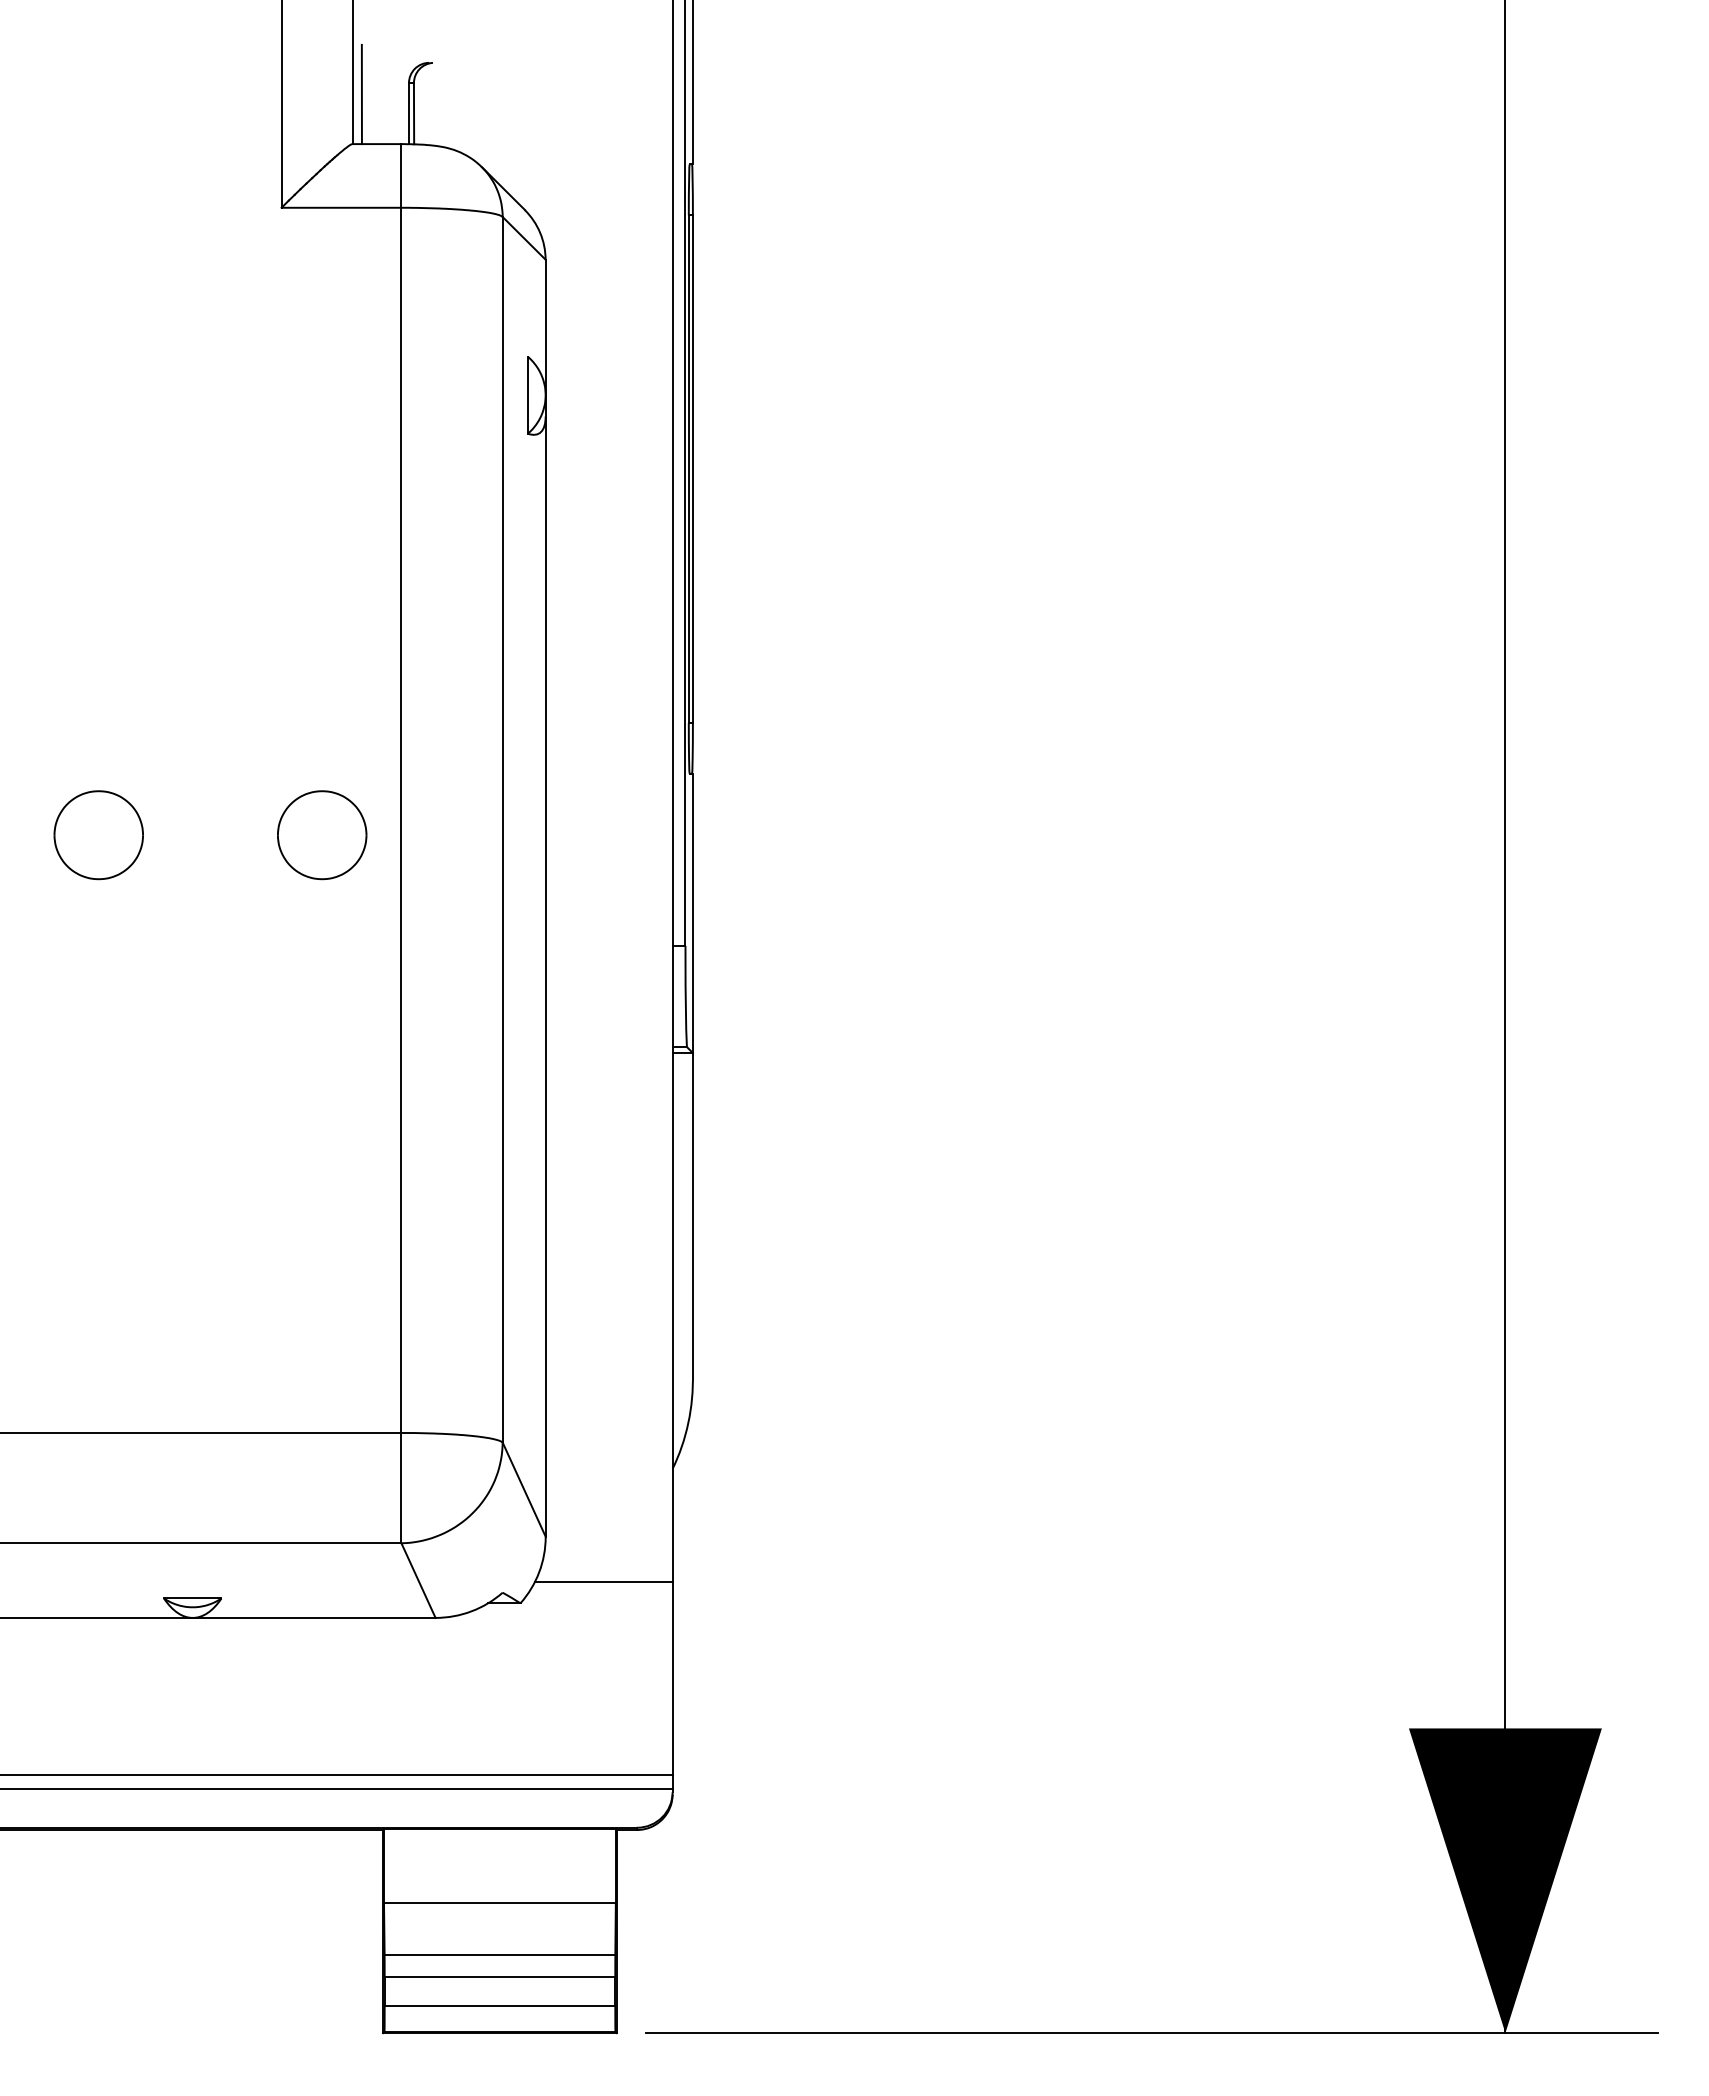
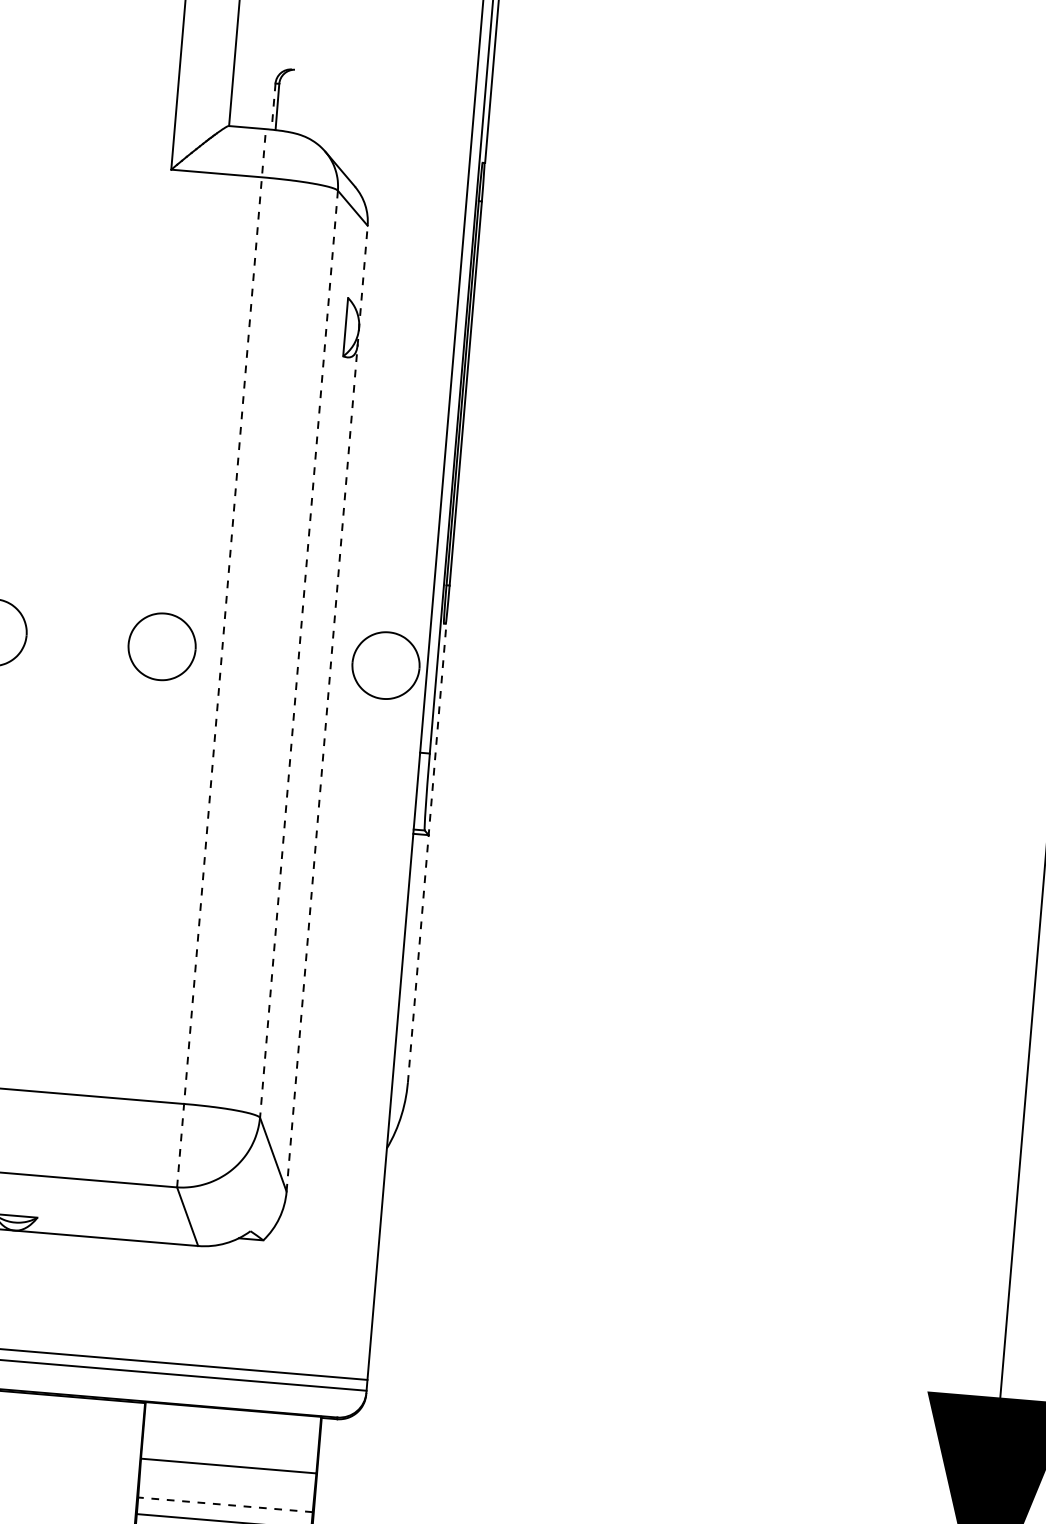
line: (361, 94) -> (238, 89), removed
line: (408, 113) -> (273, 106), solid -> dashed
line: (502, 829) -> (298, 653), solid -> dashed
part: (618, 835) -> (386, 665), added
line: (401, 843) -> (221, 658), solid -> dashed
line: (545, 897) -> (327, 708), solid -> dashed
line: (692, 1076) -> (426, 852), solid -> dashed
line: (603, 1581) -> (327, 1229), removed
line: (499, 1954) -> (225, 1504), solid -> dashed

